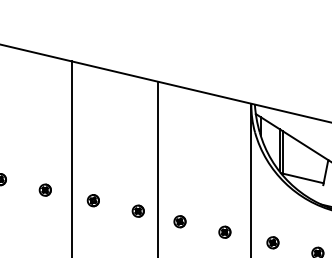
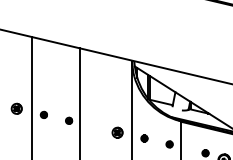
part: (46, 190) -> (17, 109), size x1.6
part: (180, 221) -> (92, 126), removed
part: (224, 231) -> (117, 132), size x1.6

